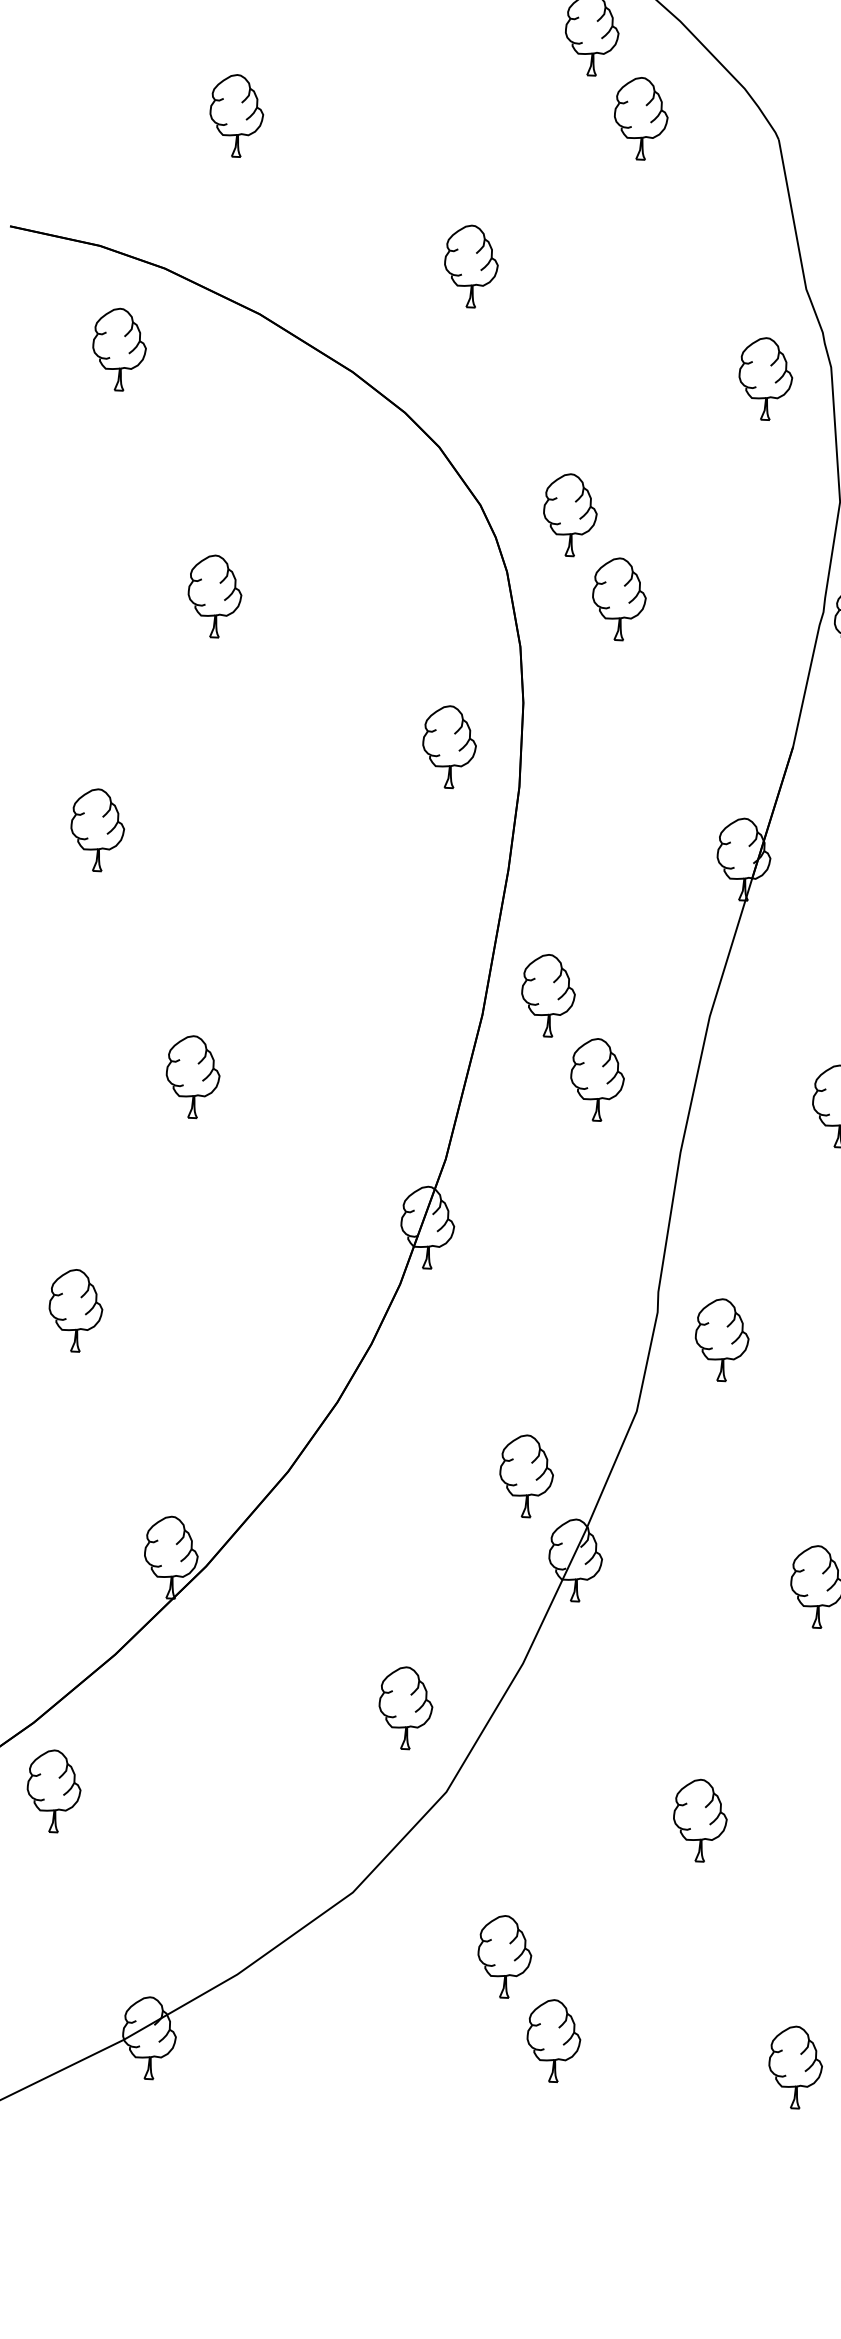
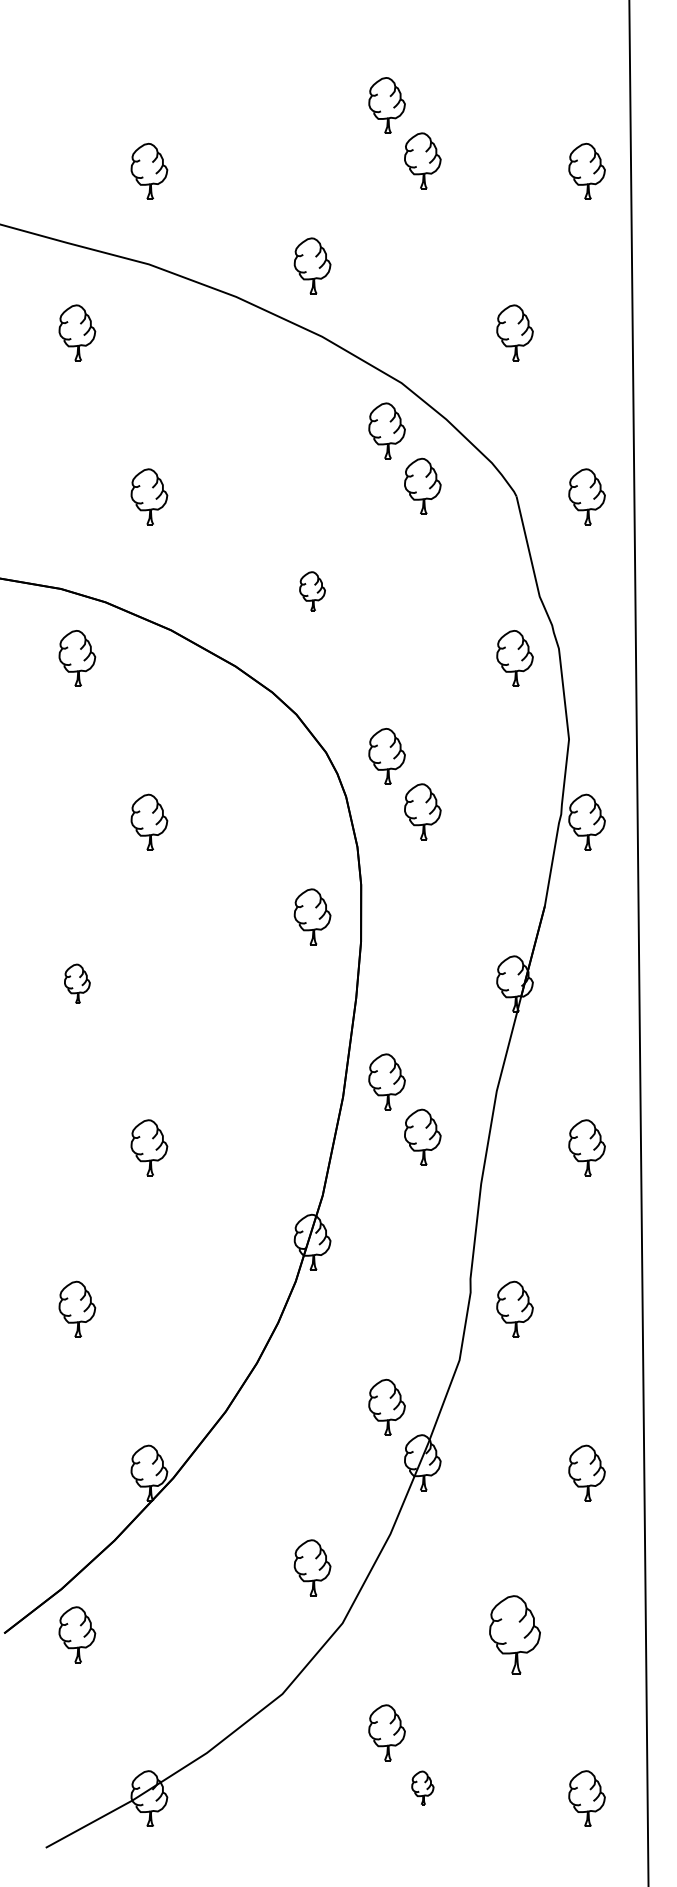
part: (471, 266) -> (312, 591), size x0.7
part: (97, 829) -> (77, 983), size x0.7
part: (699, 1820) -> (514, 1634), size x1.4
part: (553, 2039) -> (422, 1787), size x0.6

